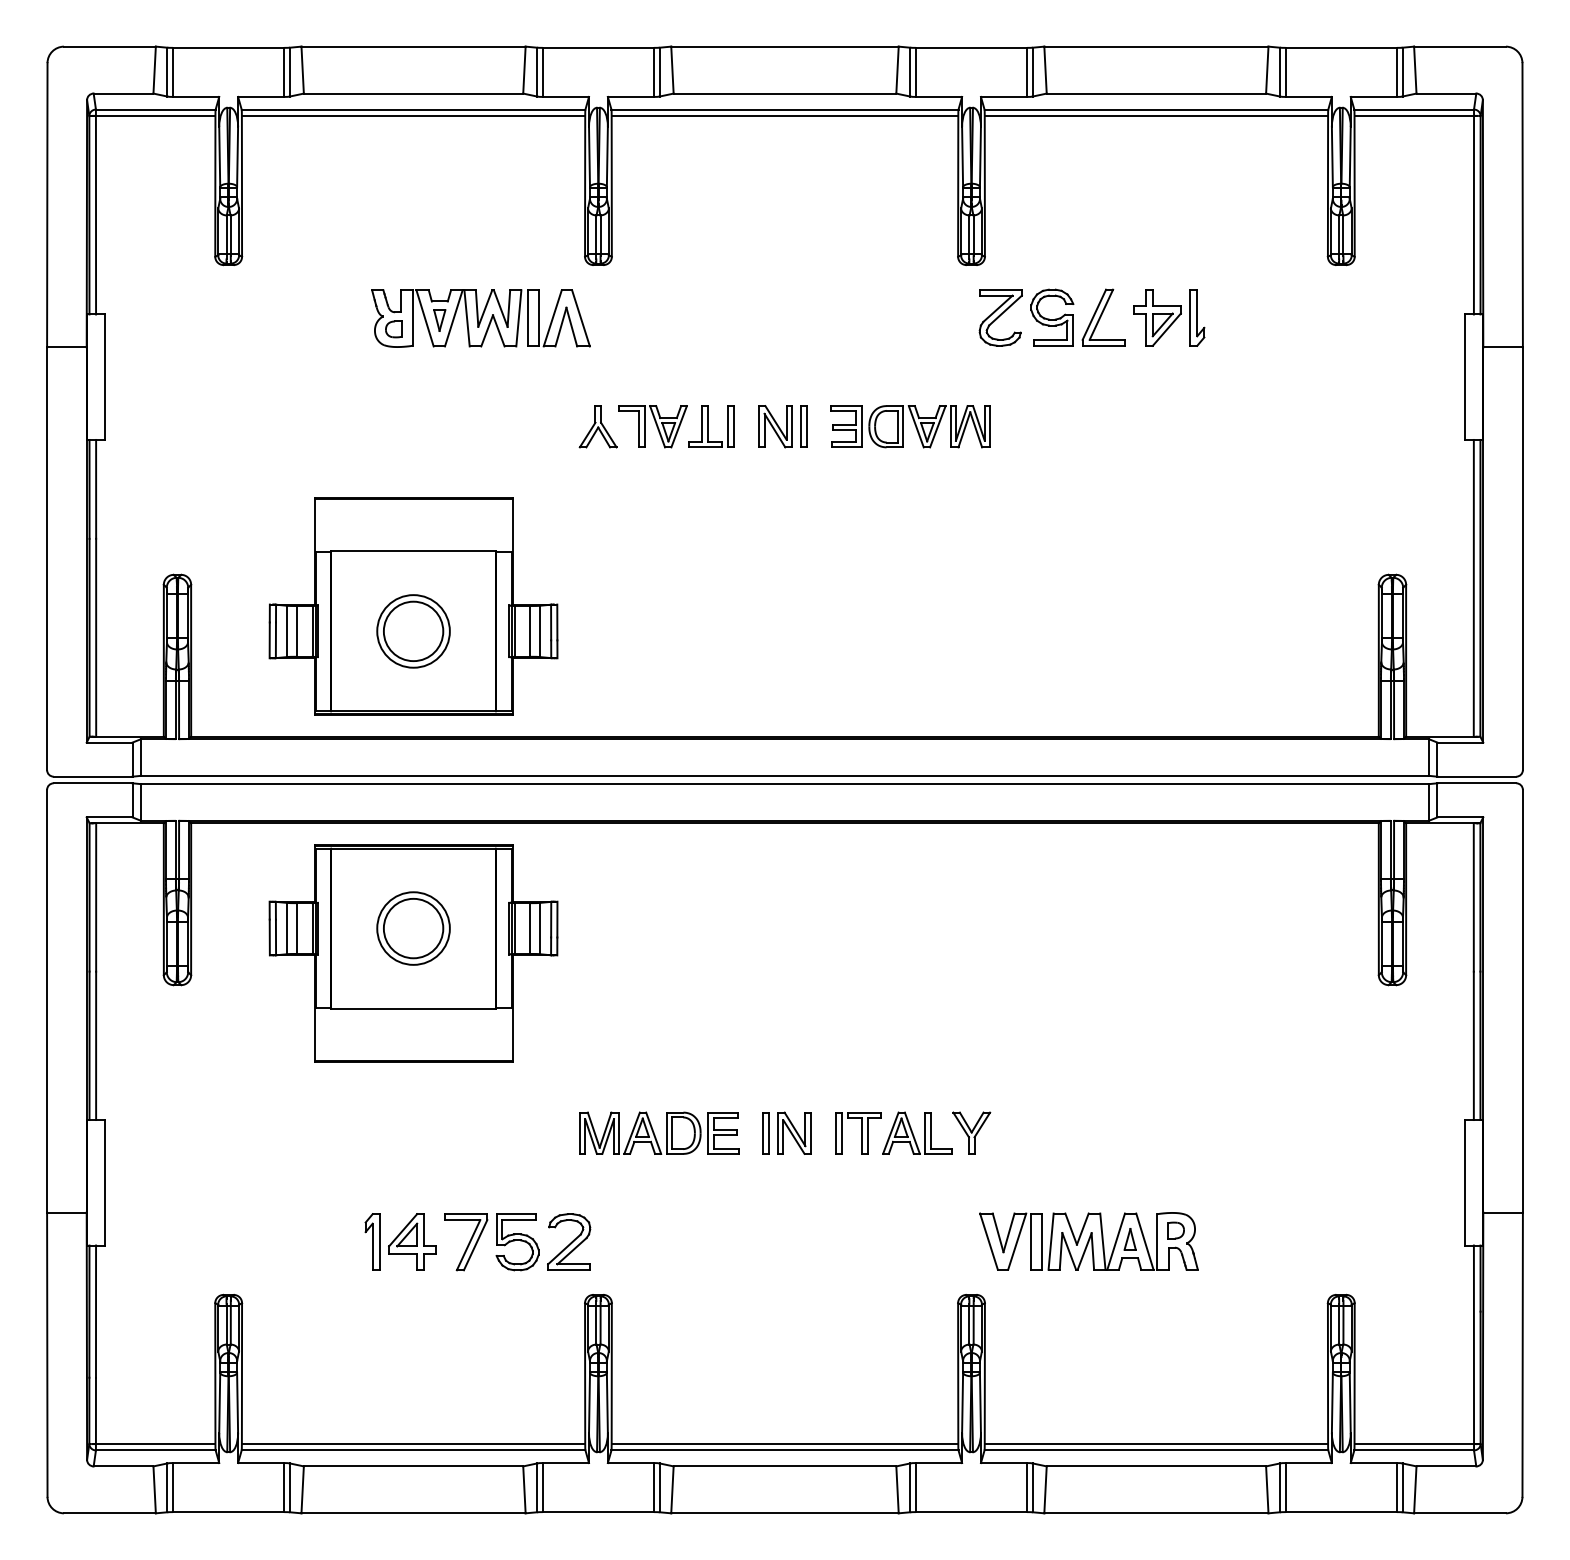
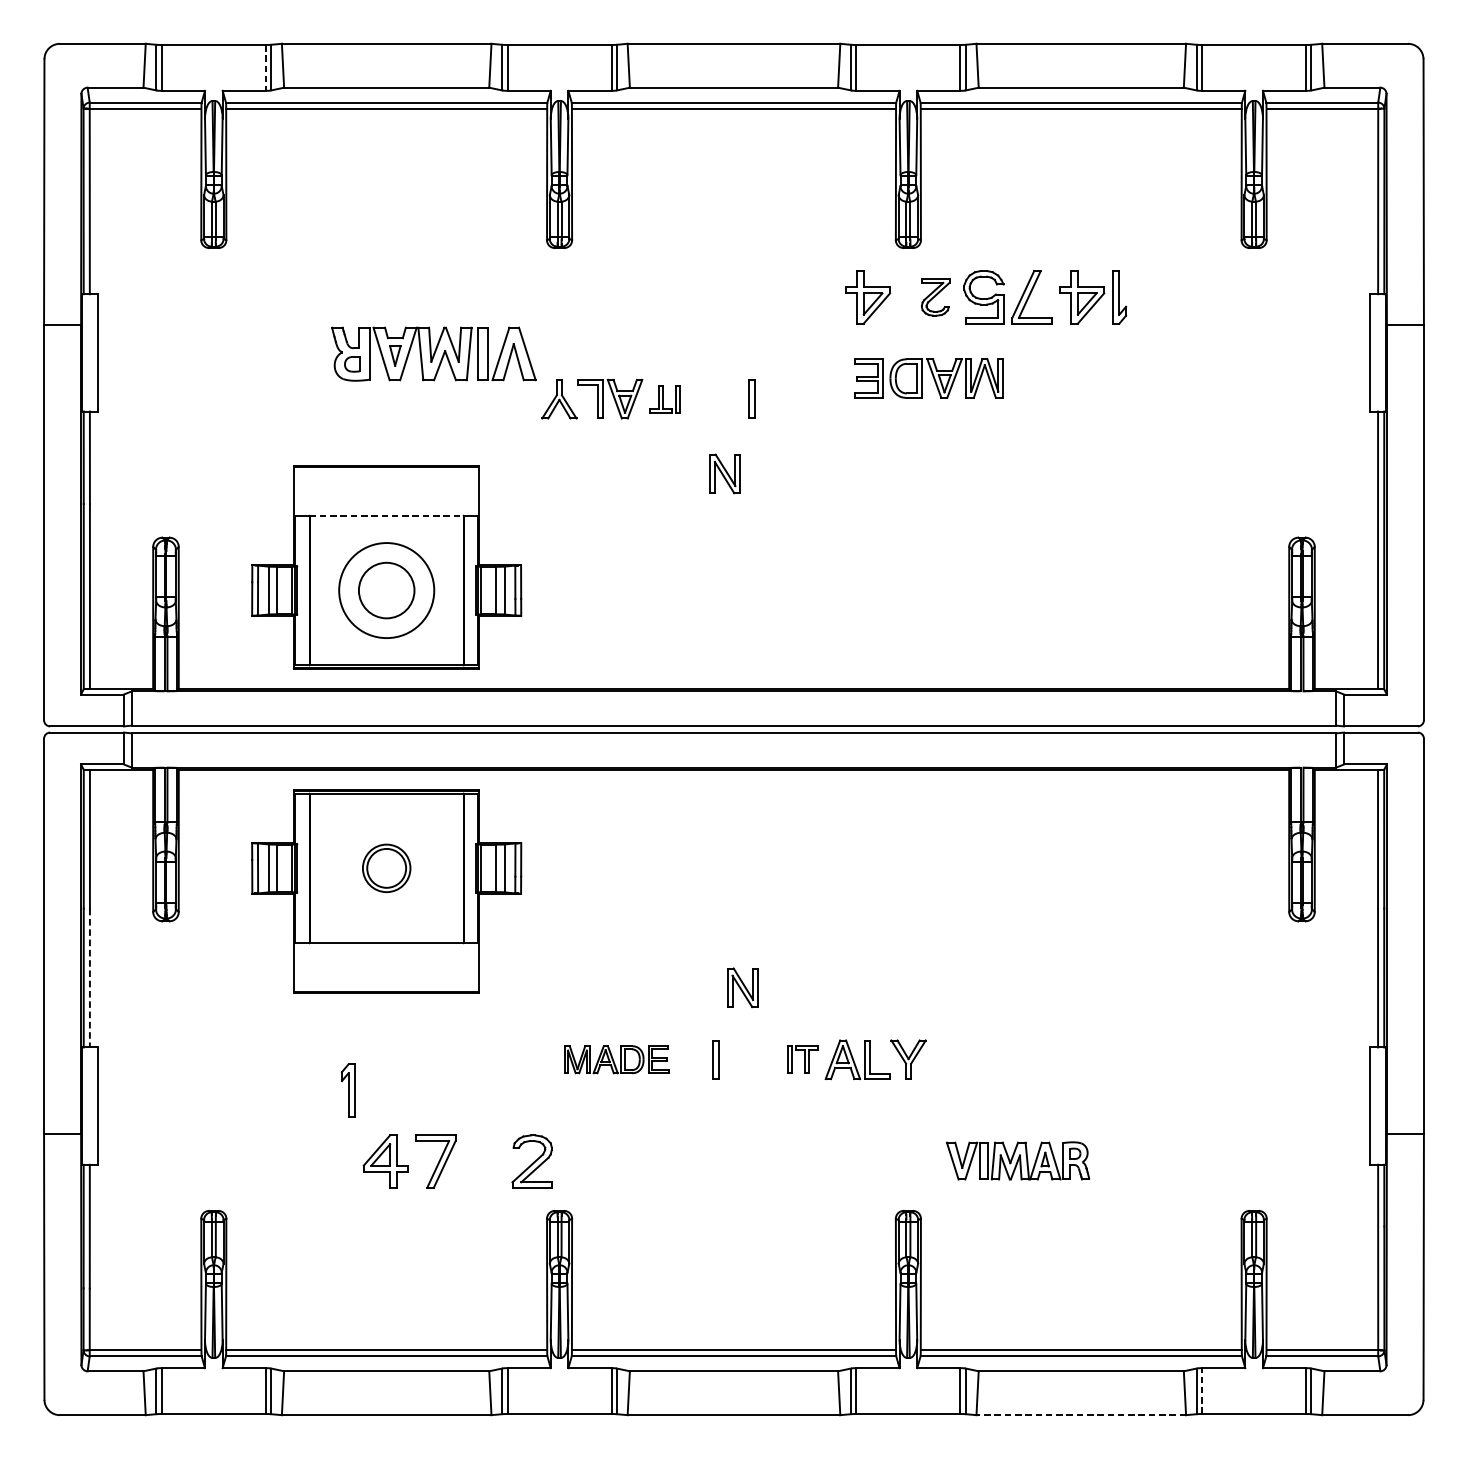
line: (284, 72) -> (266, 67), solid -> dashed
part: (928, 317) -> (868, 297), added
part: (1000, 317) -> (935, 297), size x0.7
part: (480, 318) -> (433, 354), moved
part: (711, 426) -> (665, 398), size x0.7
part: (775, 426) -> (725, 473), moved
part: (910, 426) -> (928, 378), moved
line: (414, 551) -> (387, 515), solid -> dashed
circle: (413, 631) -> (386, 590), size x1.4
part: (413, 928) -> (386, 868), size x0.7
line: (96, 1046) -> (90, 978), solid -> dashed
part: (659, 1132) -> (616, 1059), size x0.7
part: (794, 1132) -> (742, 987), moved
part: (858, 1133) -> (802, 1060), size x0.7
part: (372, 1241) -> (348, 1089), moved
part: (1088, 1241) -> (1017, 1161), size x0.7
part: (517, 1242) -> (483, 1161), removed
line: (1285, 1487) -> (1201, 1391), solid -> dashed
line: (1155, 1513) -> (1080, 1415), solid -> dashed

